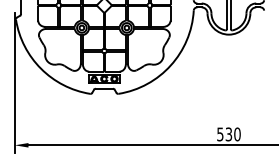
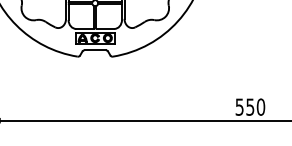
text: (229, 133) -> (251, 105), 530 -> 550

